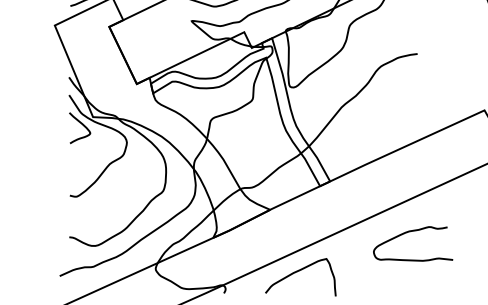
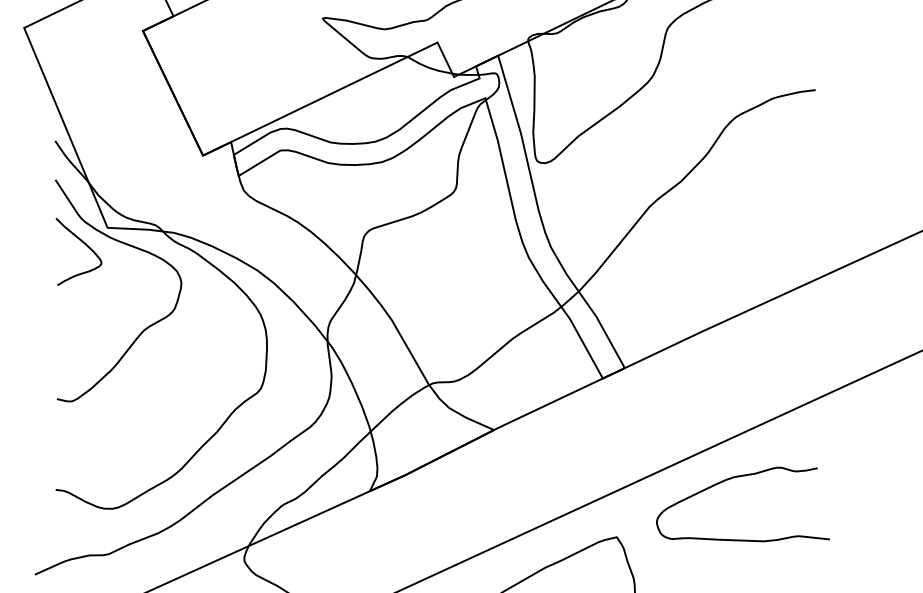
curve: (410, 232) -> (736, 479), moved

